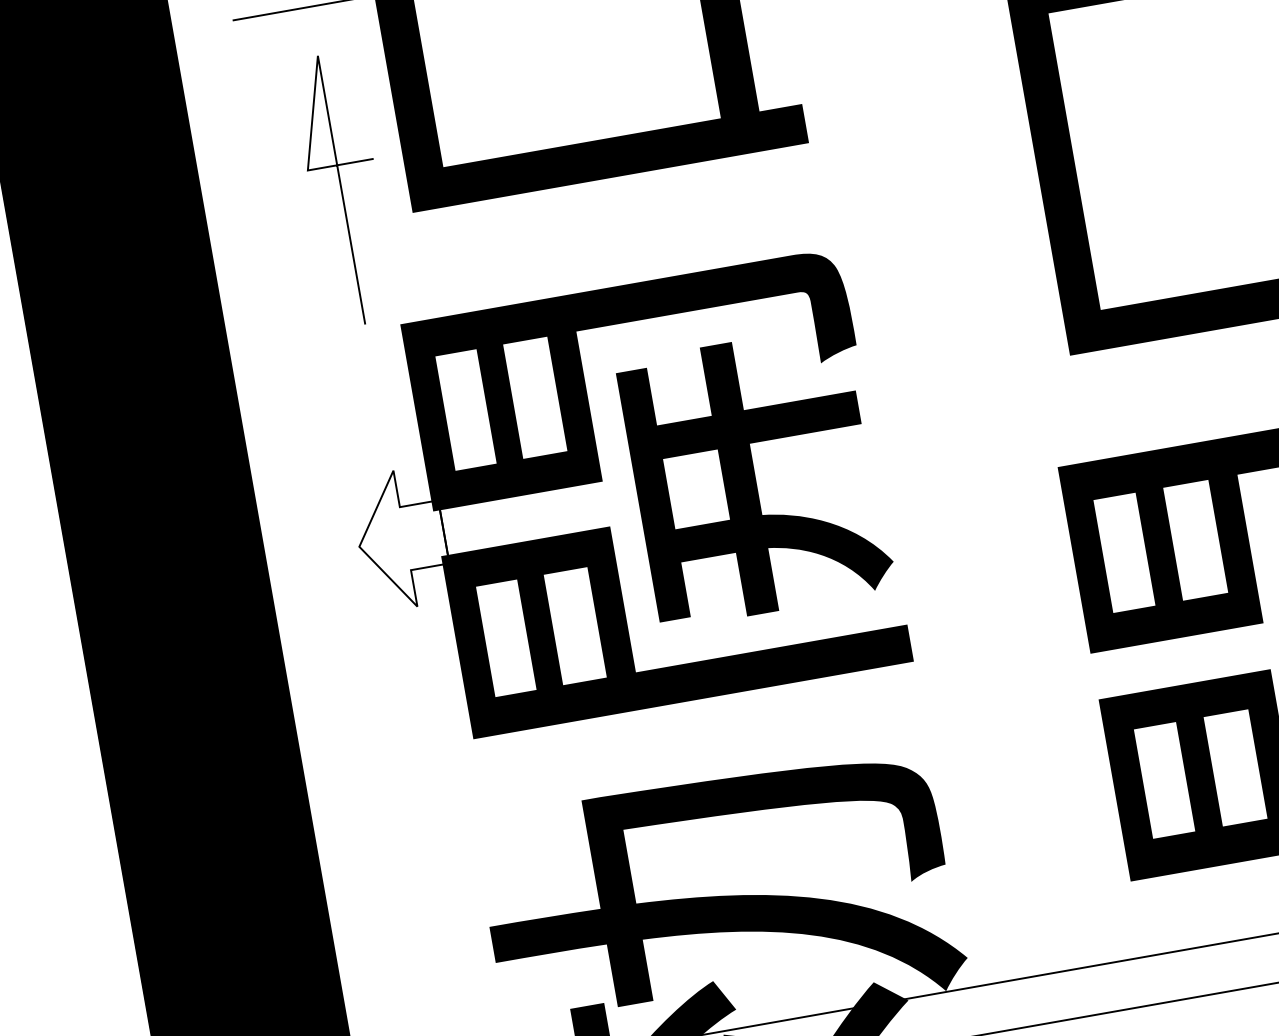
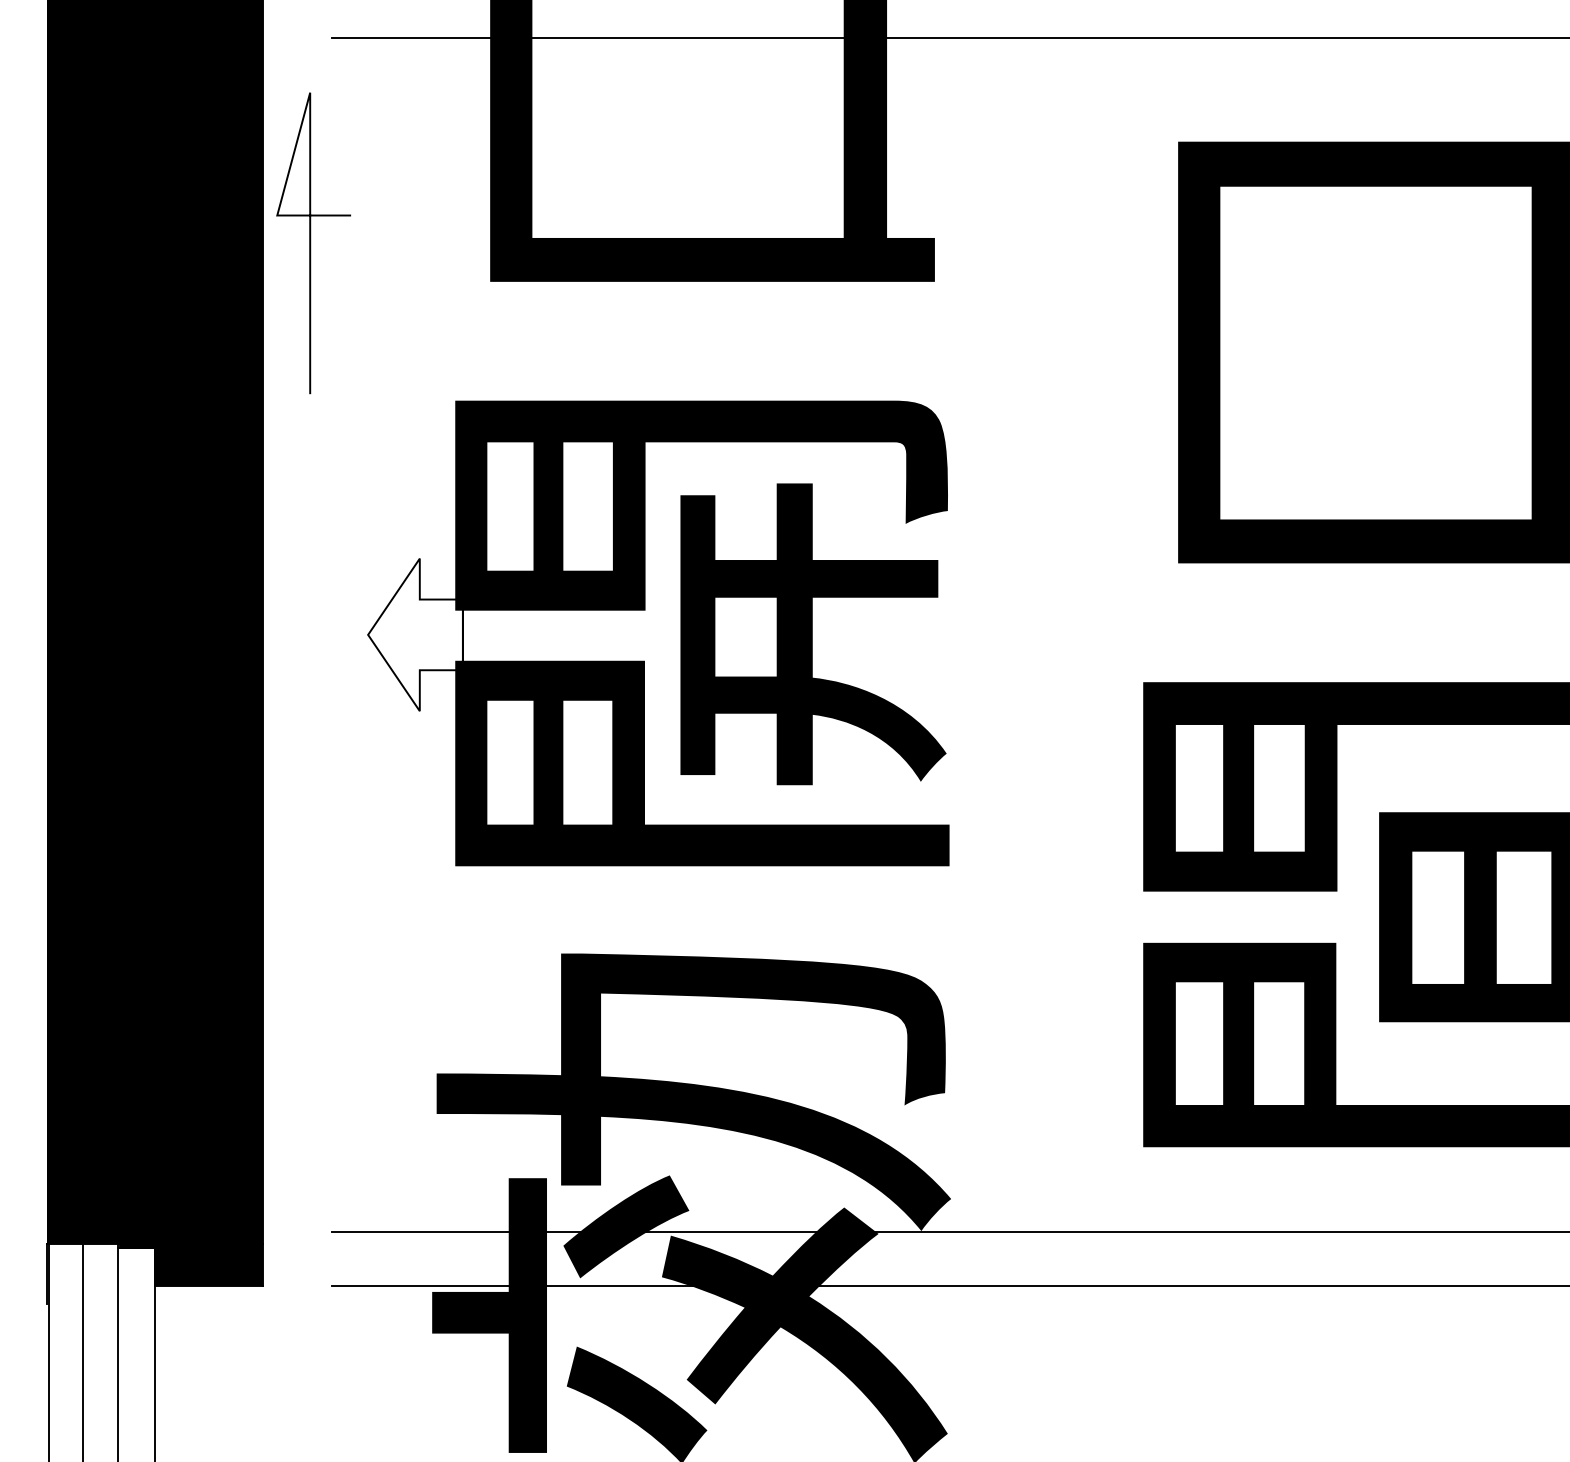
line: (342, 190) -> (311, 243), moved

